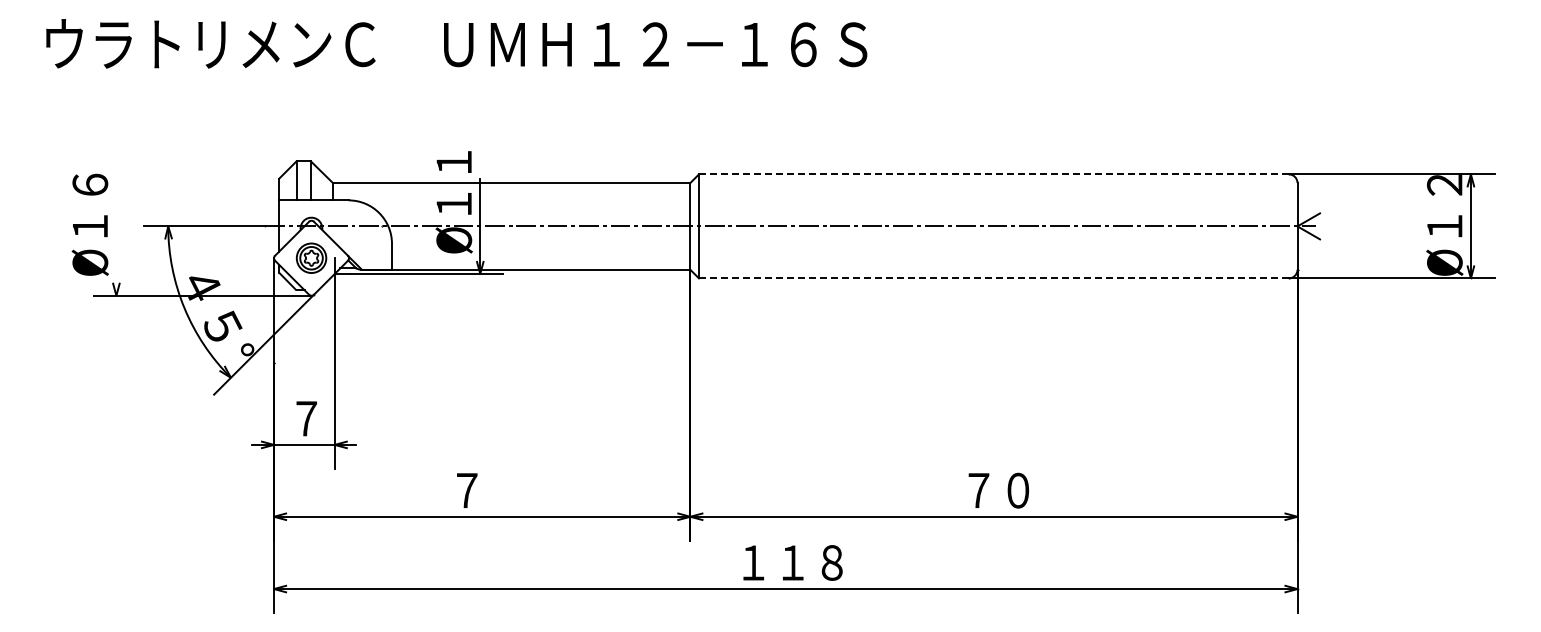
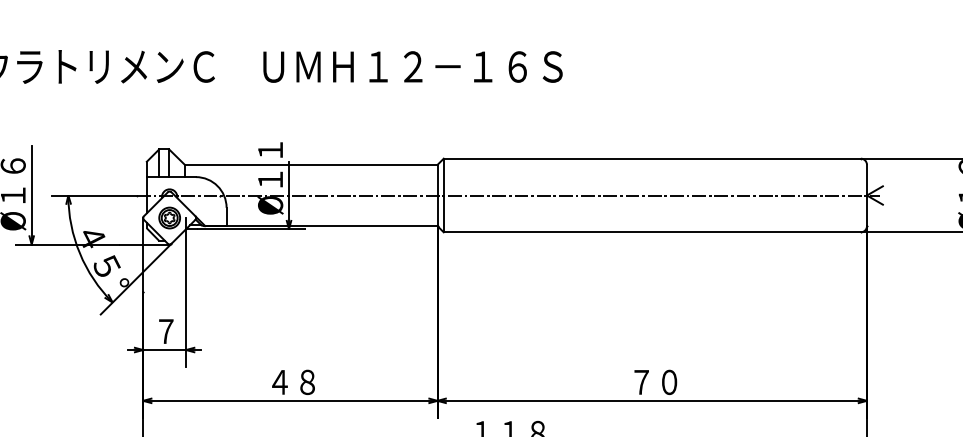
line: (993, 174) -> (651, 158), dashed -> solid
line: (116, 226) -> (31, 195), added
line: (993, 278) -> (651, 232), dashed -> solid
text: (486, 490) -> (293, 382), ７ -> ４８

